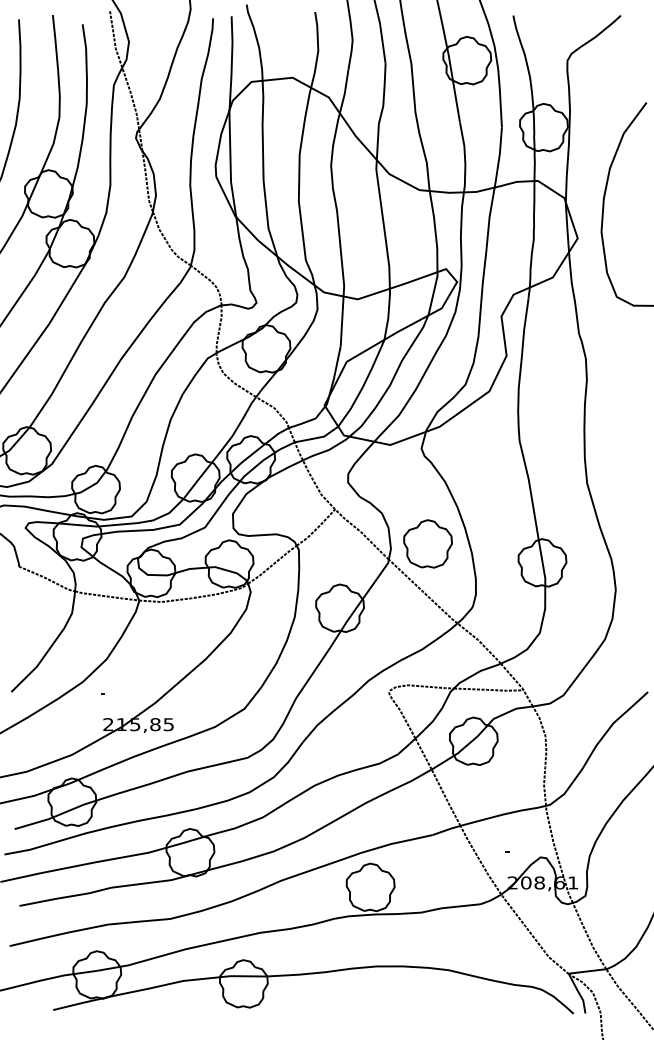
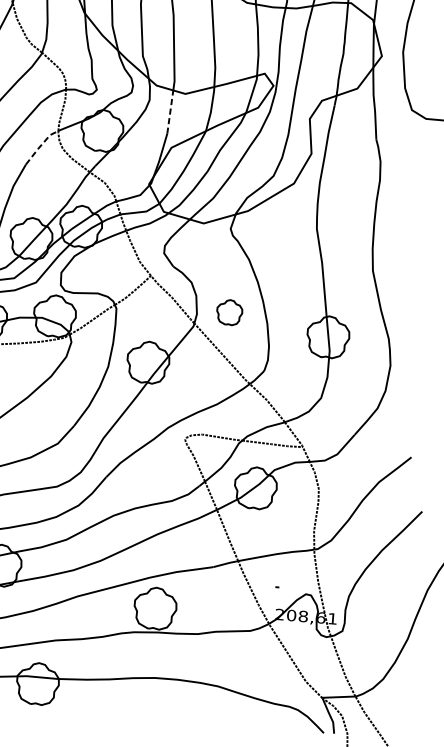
line: (342, 321) -> (170, 112), solid -> dashed
line: (198, 371) -> (41, 145), solid -> dashed
part: (427, 543) -> (229, 312), size x0.6

